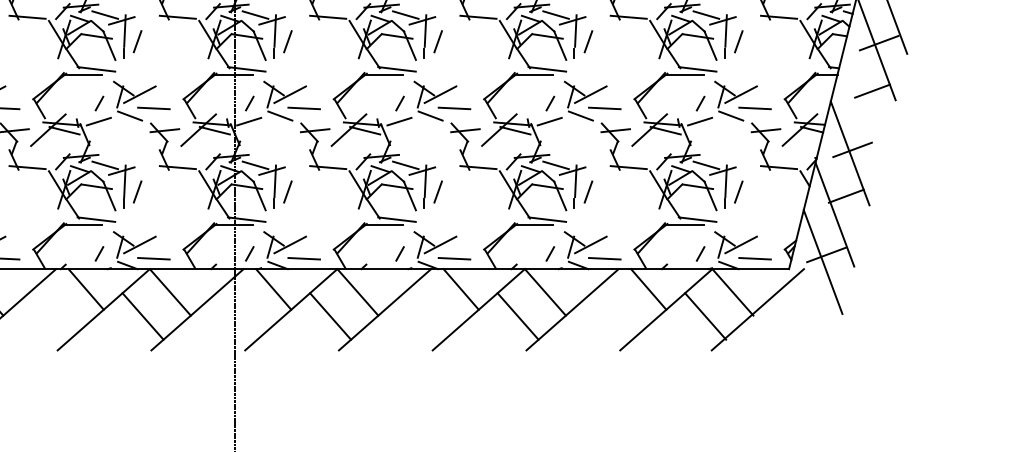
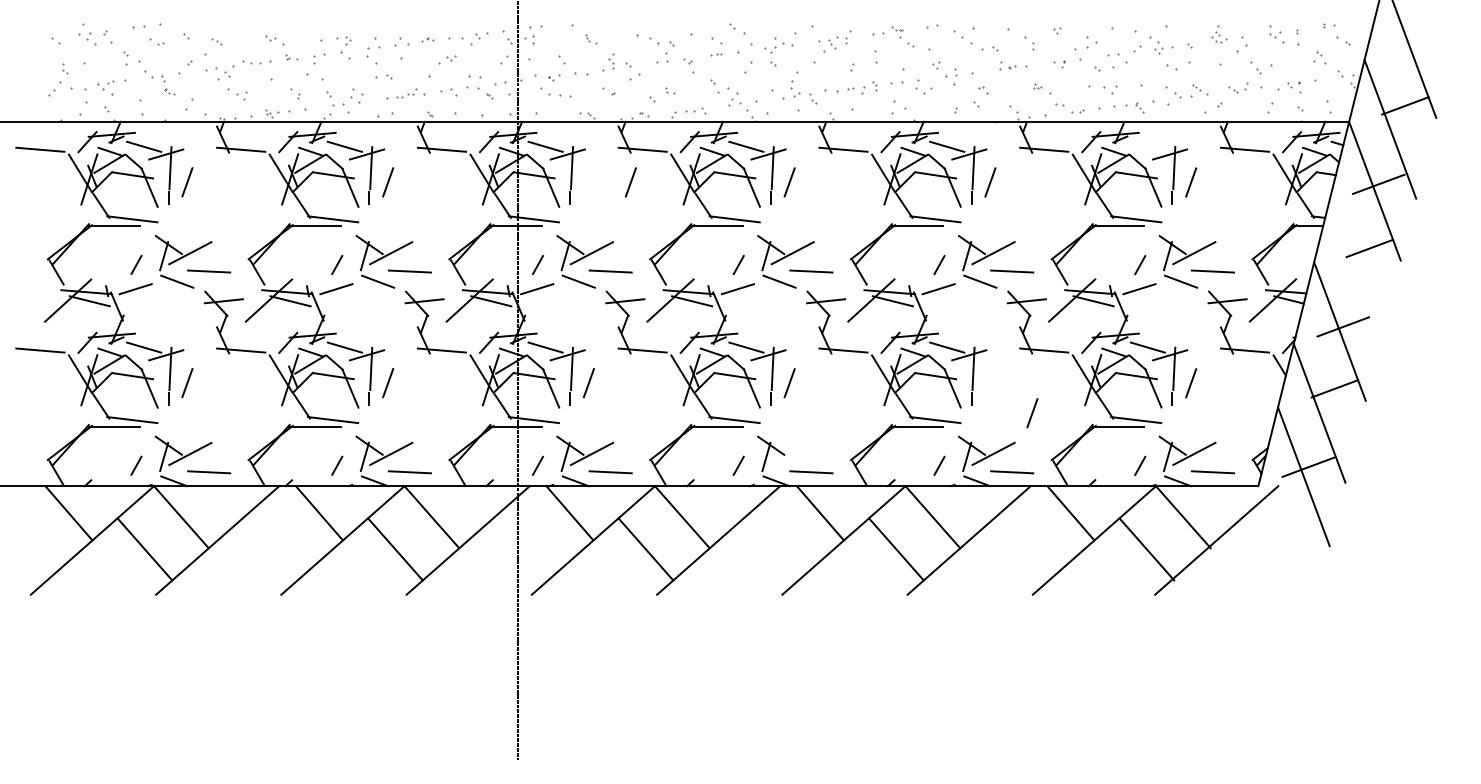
line: (706, 14) -> (1147, 146), removed
line: (287, 41) -> (630, 182), moved
line: (588, 192) -> (1032, 413), moved
line: (440, 244) -> (792, 453), removed

